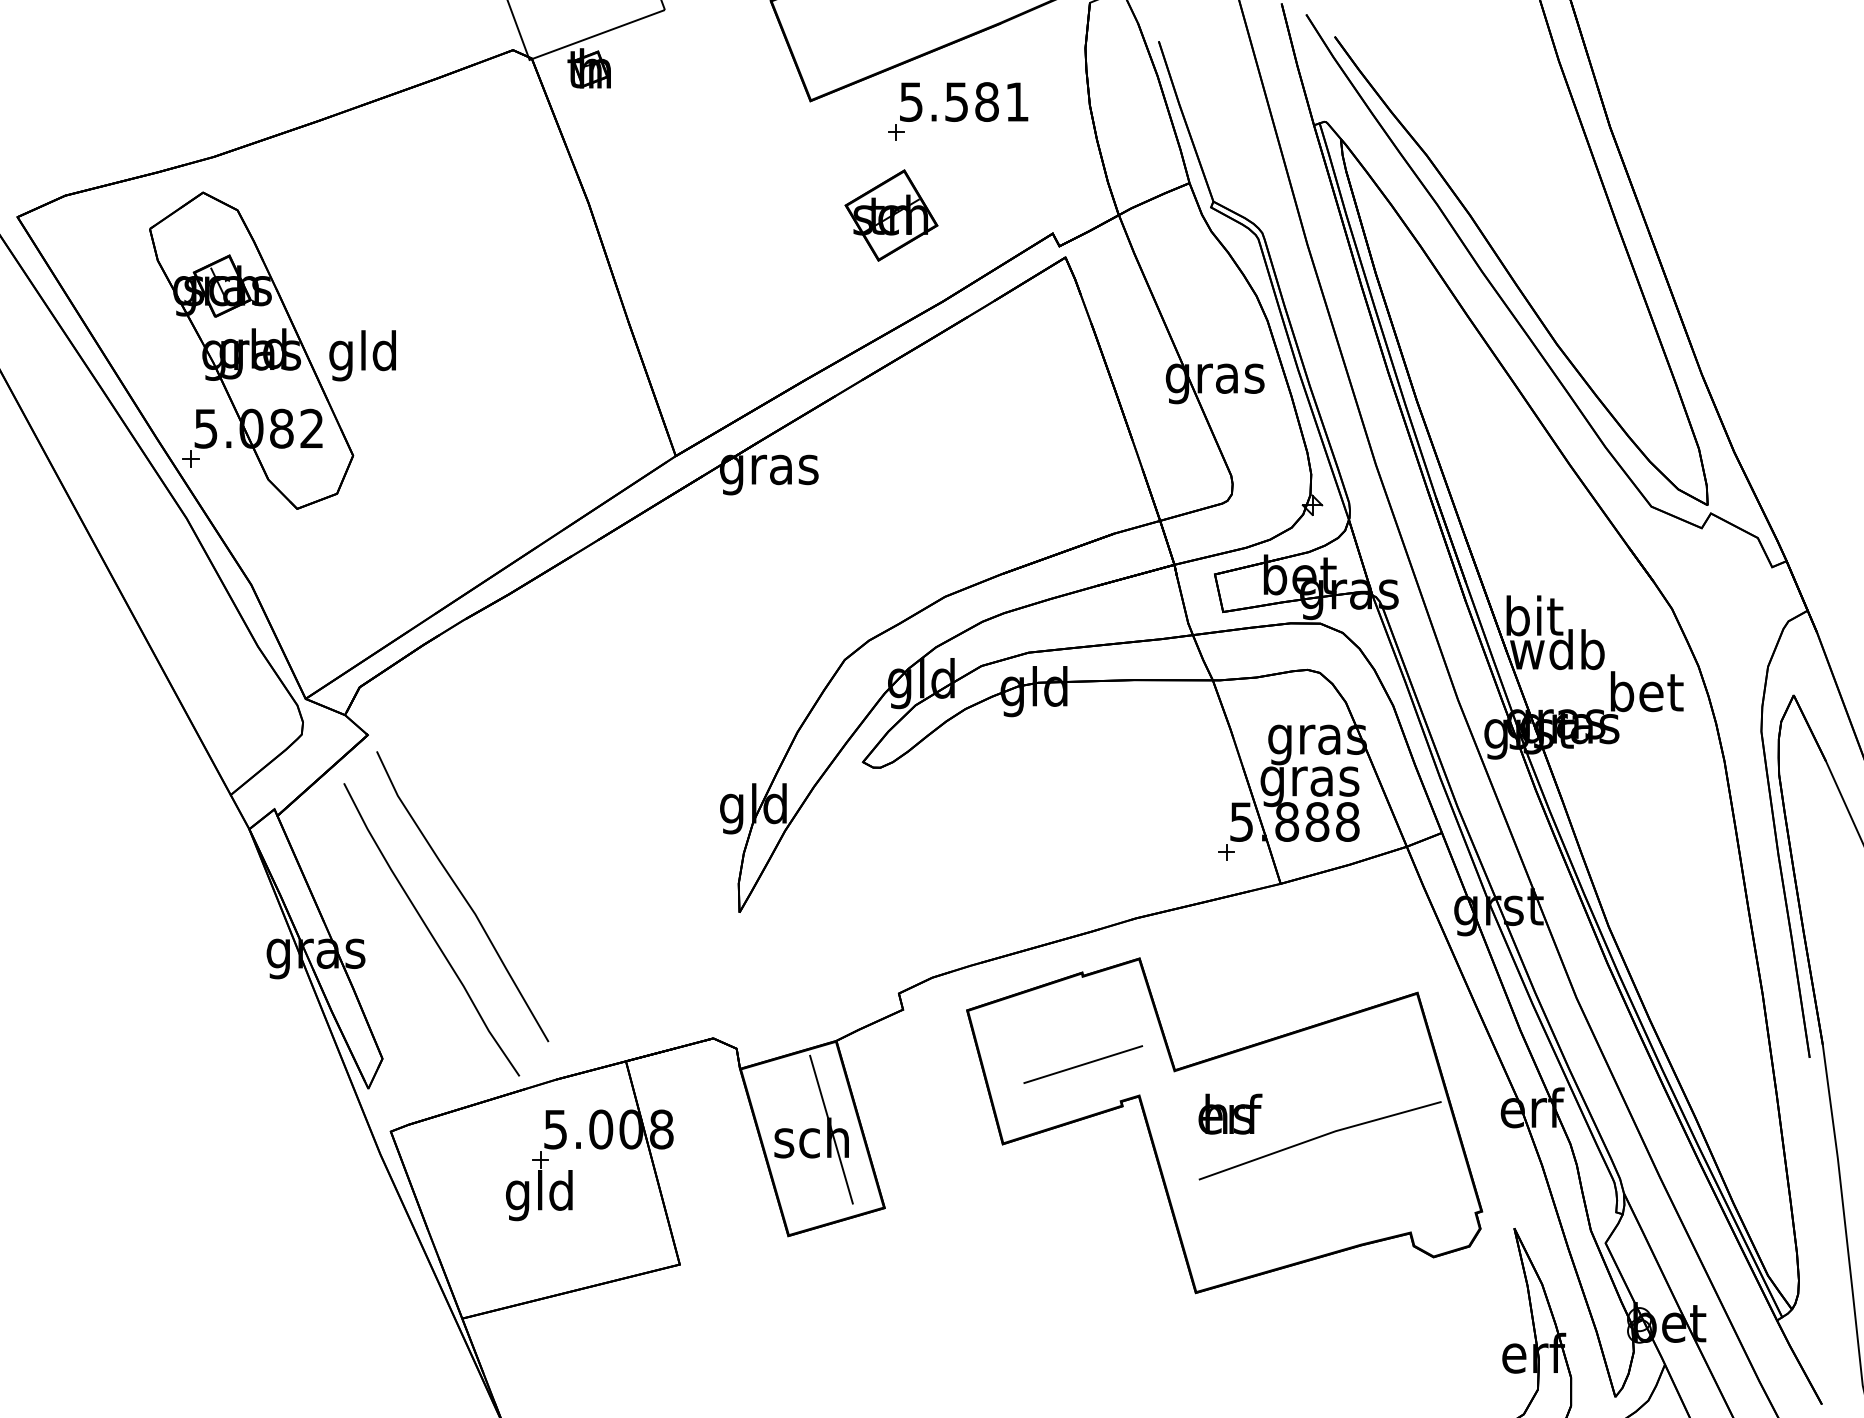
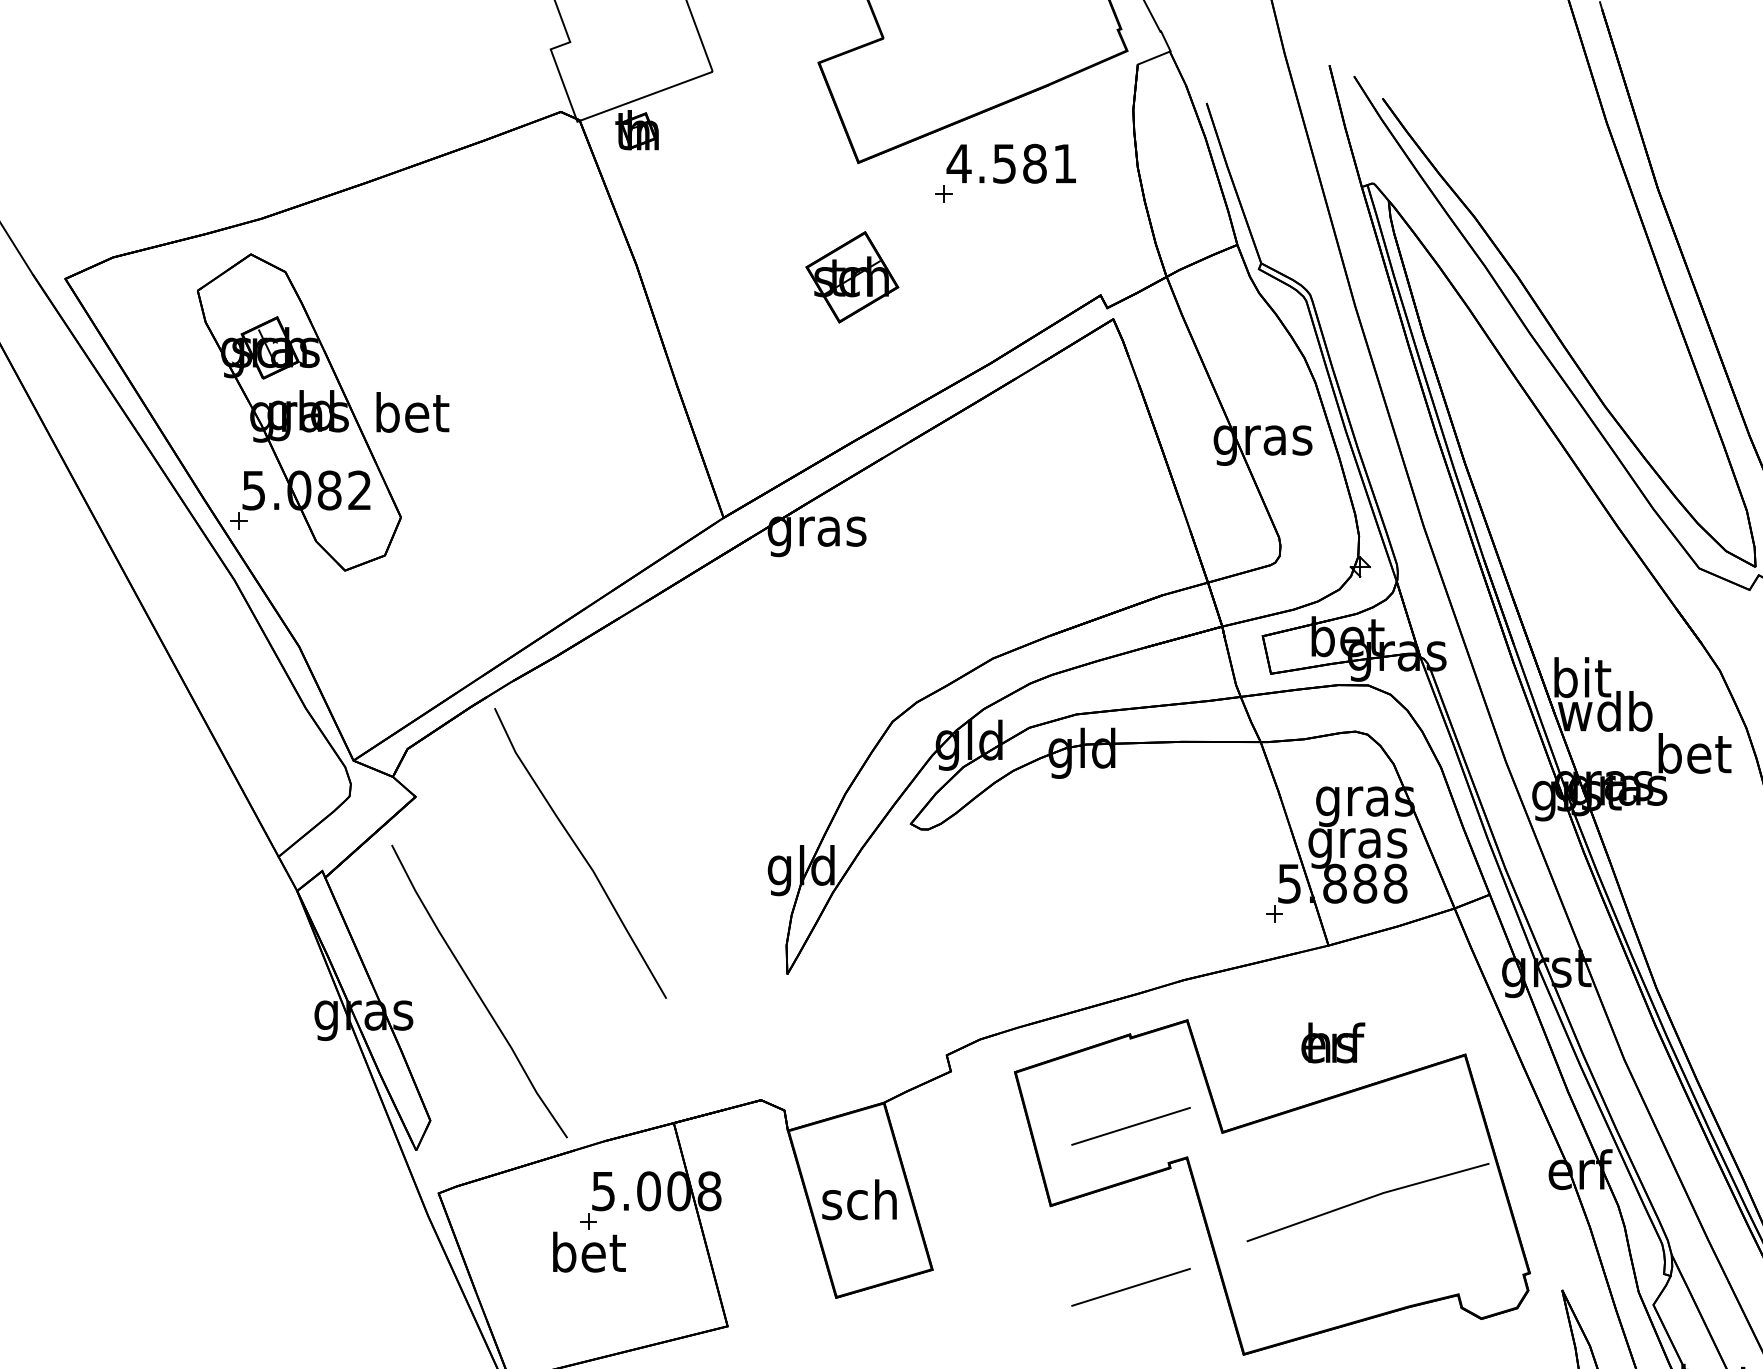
text: (910, 101) -> (958, 163), 5.581 -> 4.581
part: (891, 215) -> (852, 277), moved
text: (364, 355) -> (412, 417), gld -> bet
curve: (462, 896) -> (580, 853), moved
text: (1230, 1113) -> (1333, 1042), moved
line: (831, 1129) -> (879, 1191), removed
text: (541, 1195) -> (589, 1257), gld -> bet
line: (1083, 1225) -> (1131, 1287), added

